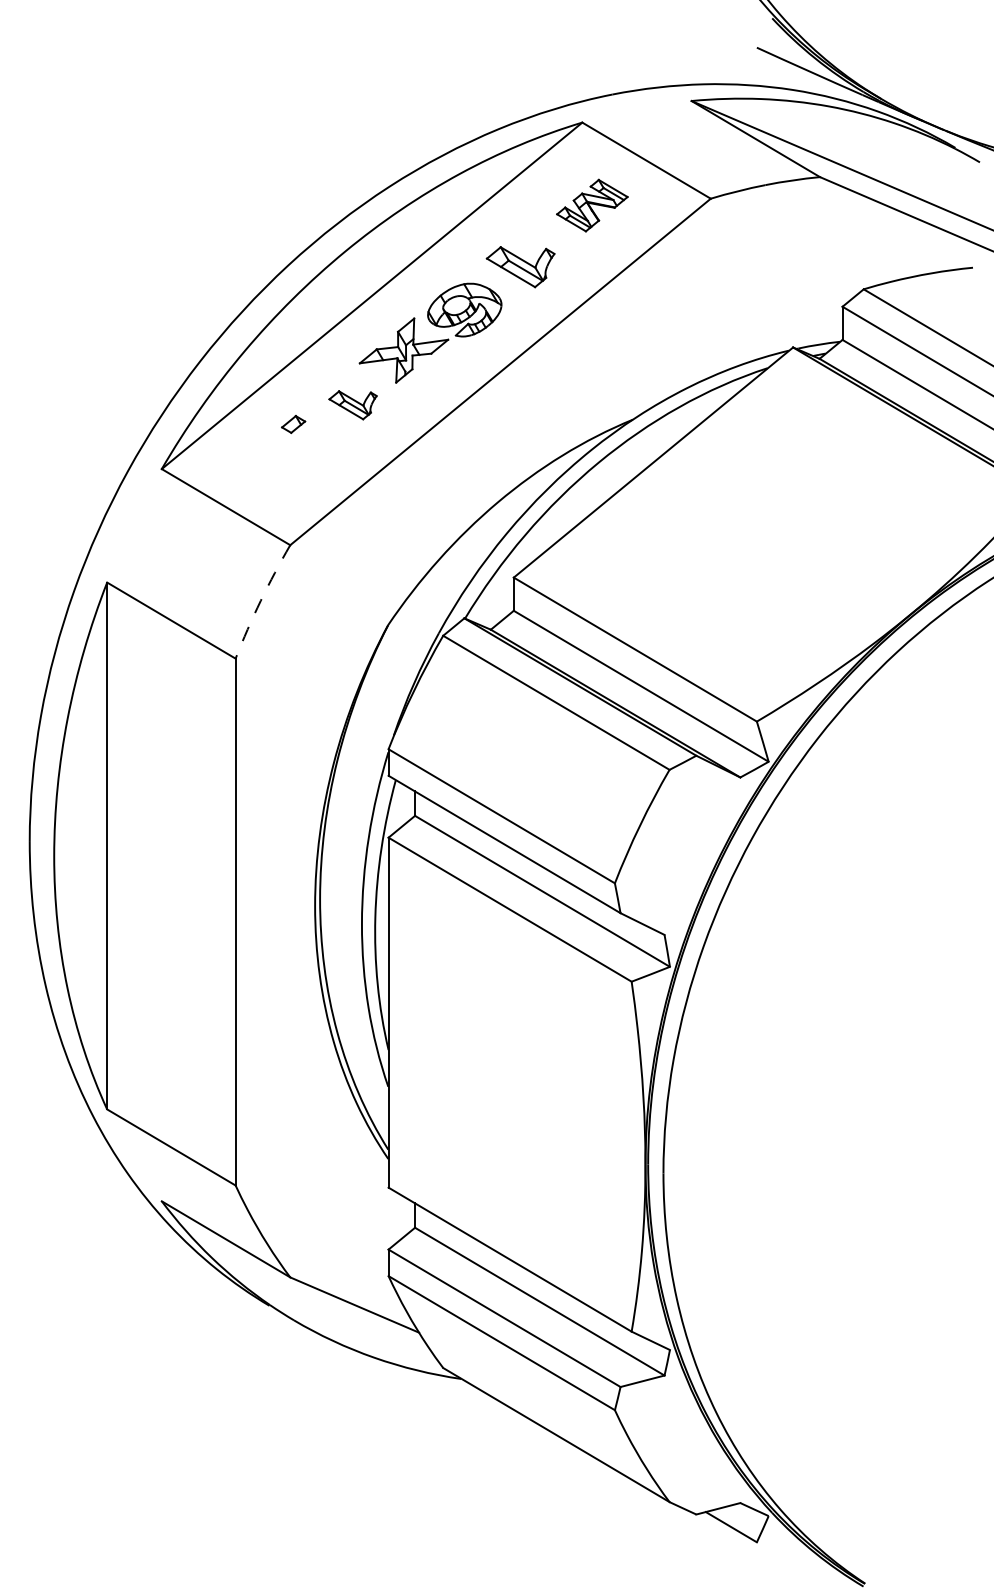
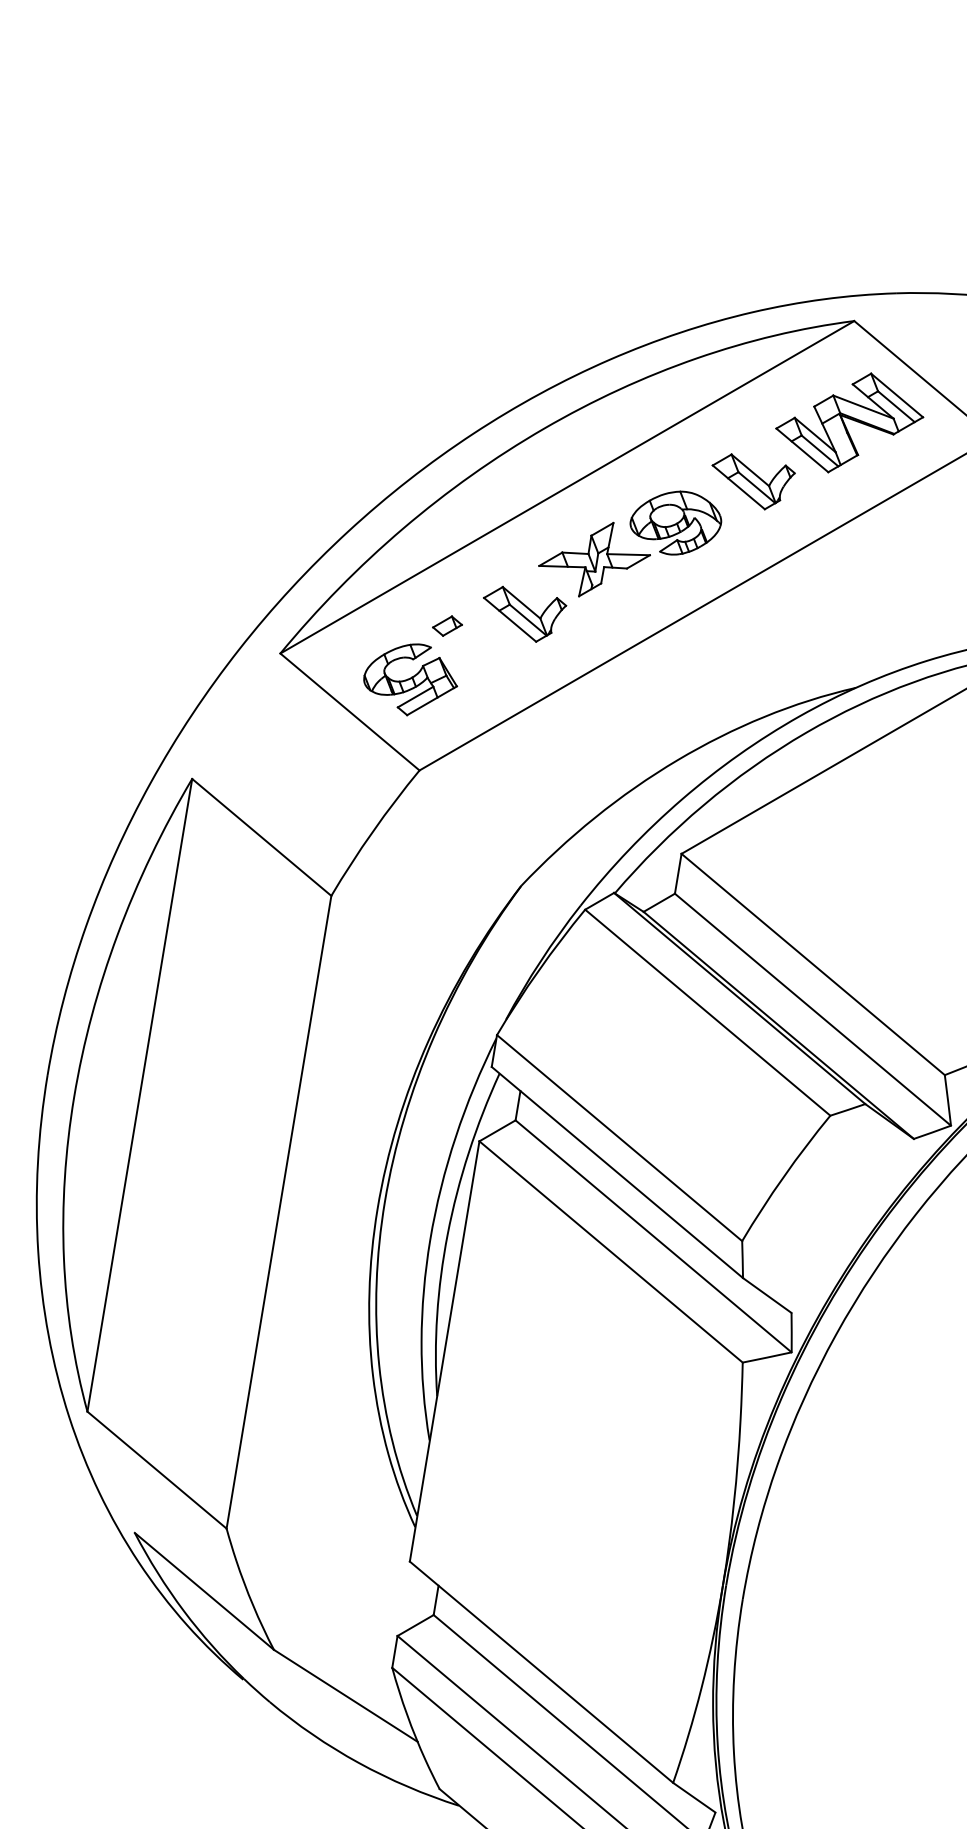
part: (592, 205) -> (850, 422), size x1.67
part: (352, 405) -> (522, 615), size x1.43
part: (271, 472) -> (411, 679), added
arc: (260, 600) -> (372, 830), dashed -> solid

